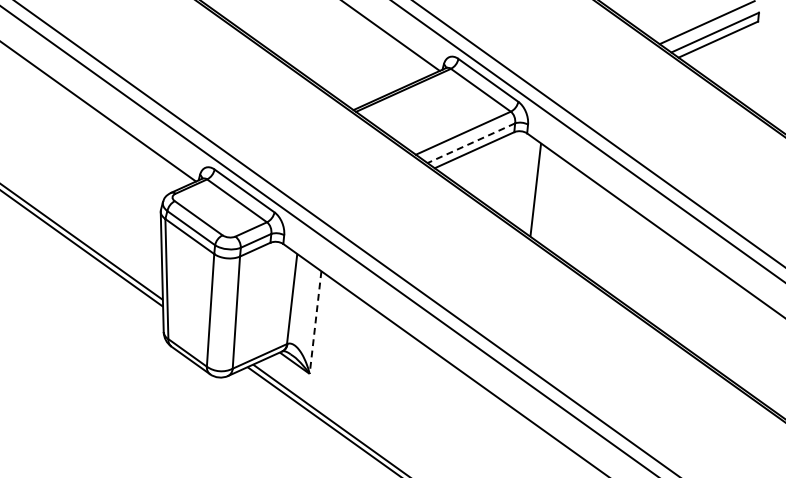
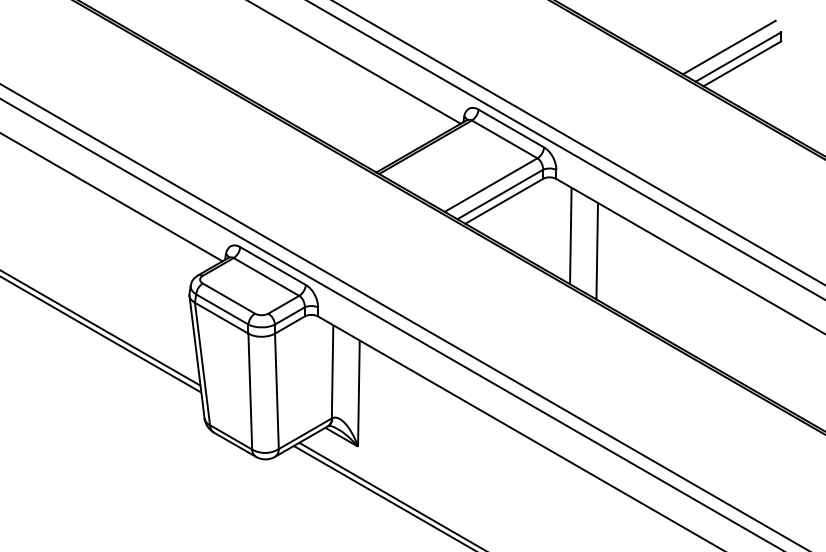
line: (470, 143) -> (499, 194), dashed -> solid
line: (560, 206) -> (597, 250), added
line: (315, 323) -> (358, 394), dashed -> solid

